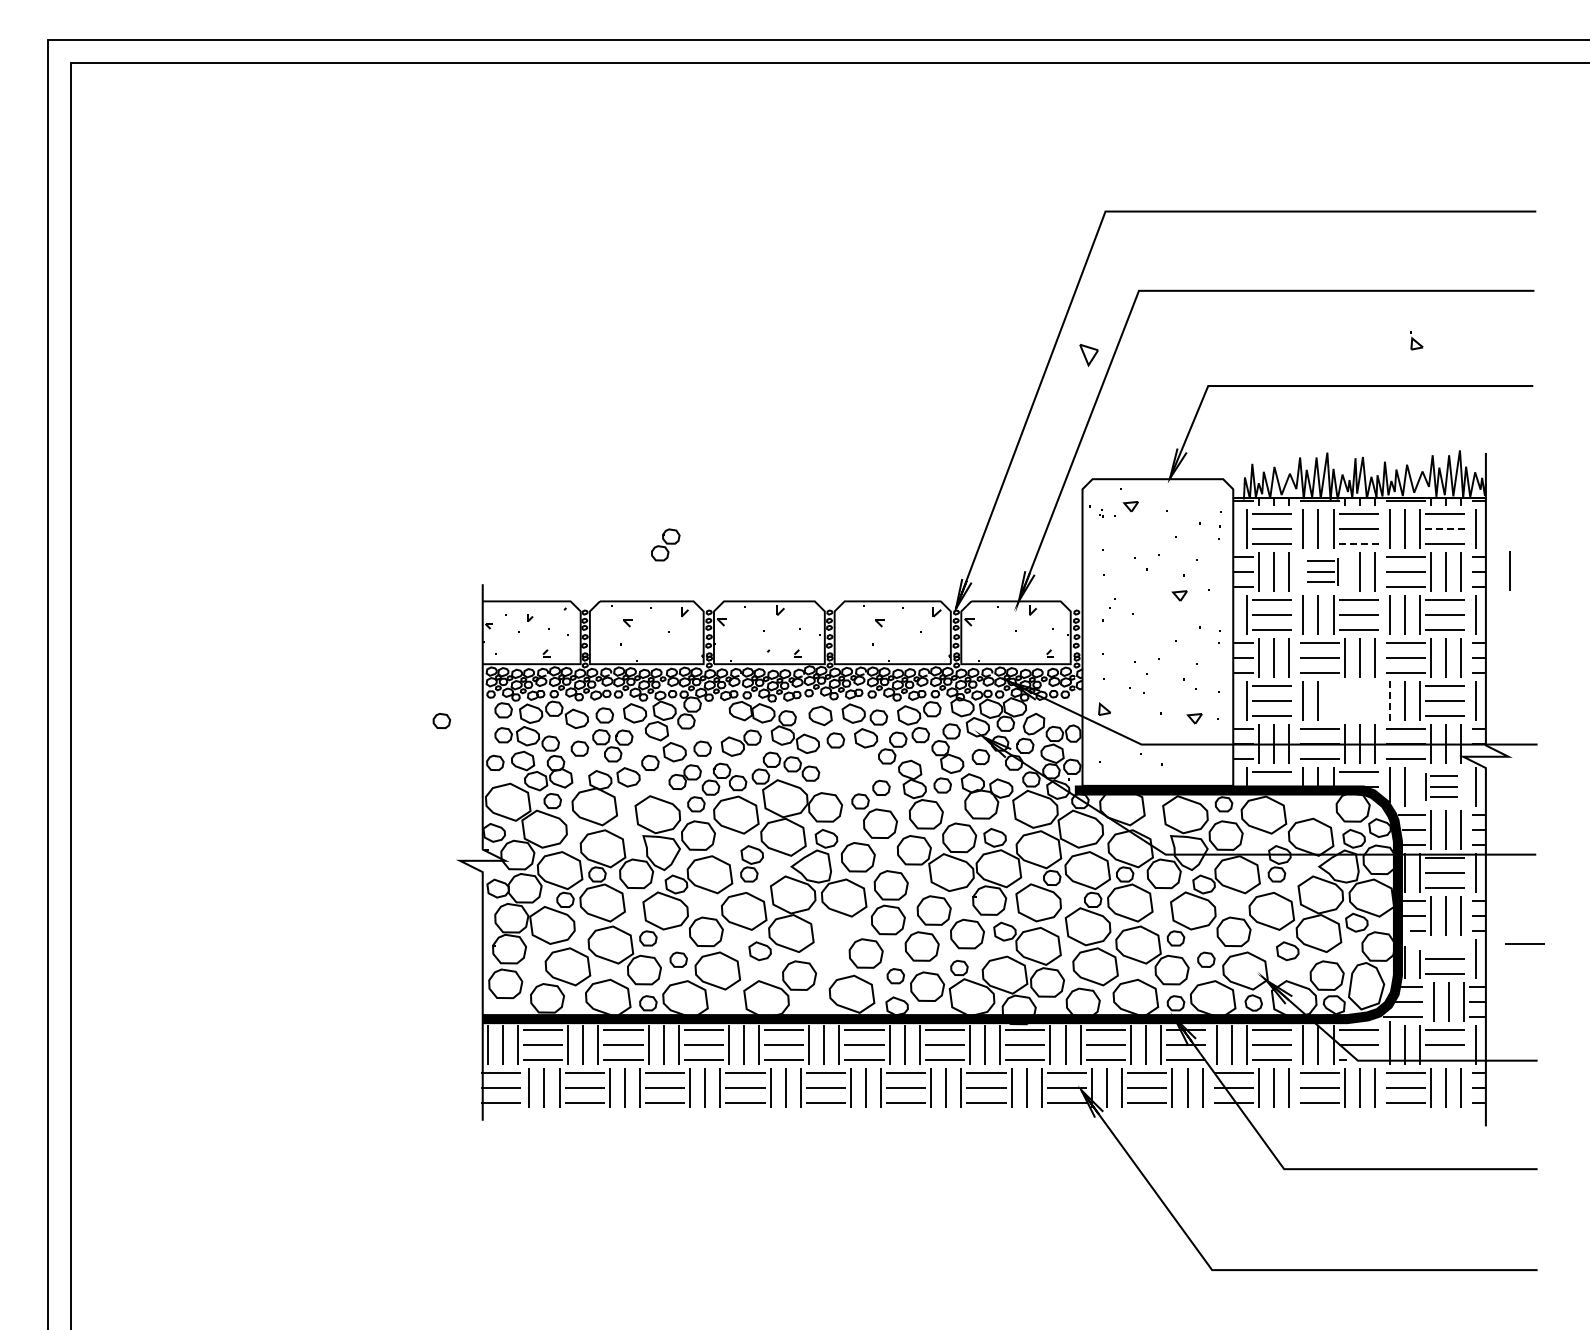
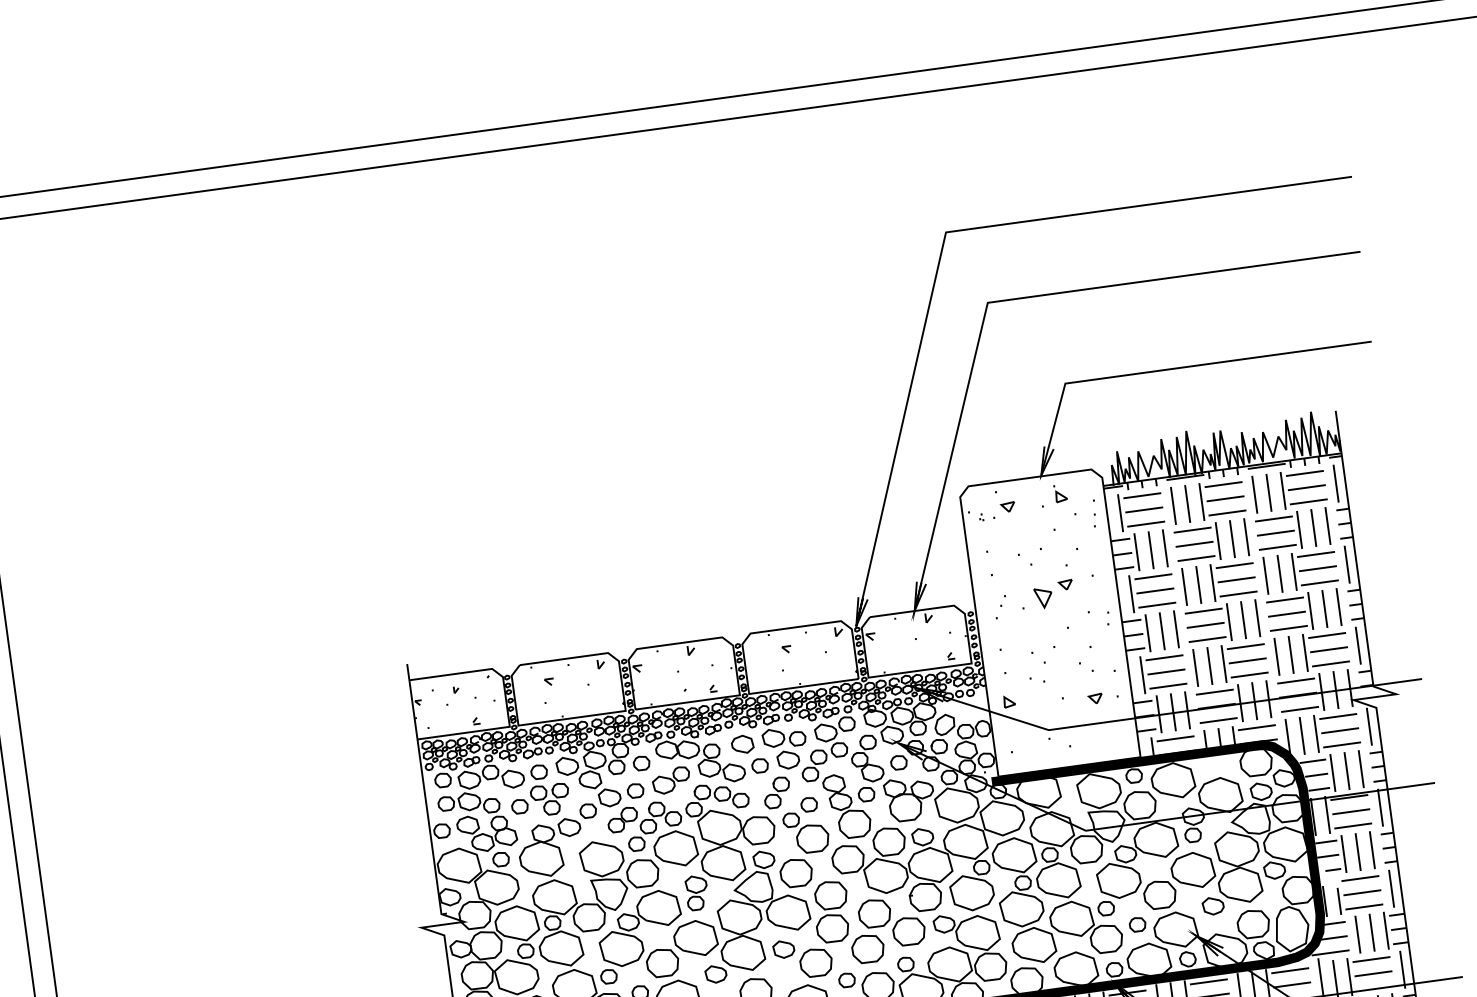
part: (1416, 340) -> (1060, 493), moved
part: (1088, 355) -> (1043, 598), moved
line: (1445, 528) -> (1307, 487), dashed -> solid
line: (1359, 543) -> (1228, 512), dashed -> solid
part: (665, 544) -> (776, 792), moved
line: (1509, 570) -> (1373, 518), removed
part: (1322, 571) -> (1197, 543), size x1.43
part: (1355, 700) -> (1244, 660), added
line: (1389, 700) -> (1276, 656), dashed -> solid
part: (441, 721) -> (641, 763), moved
part: (1441, 786) -> (1336, 730), size x1.43
part: (834, 934) -> (783, 948), added
line: (1524, 943) -> (1360, 878), moved

